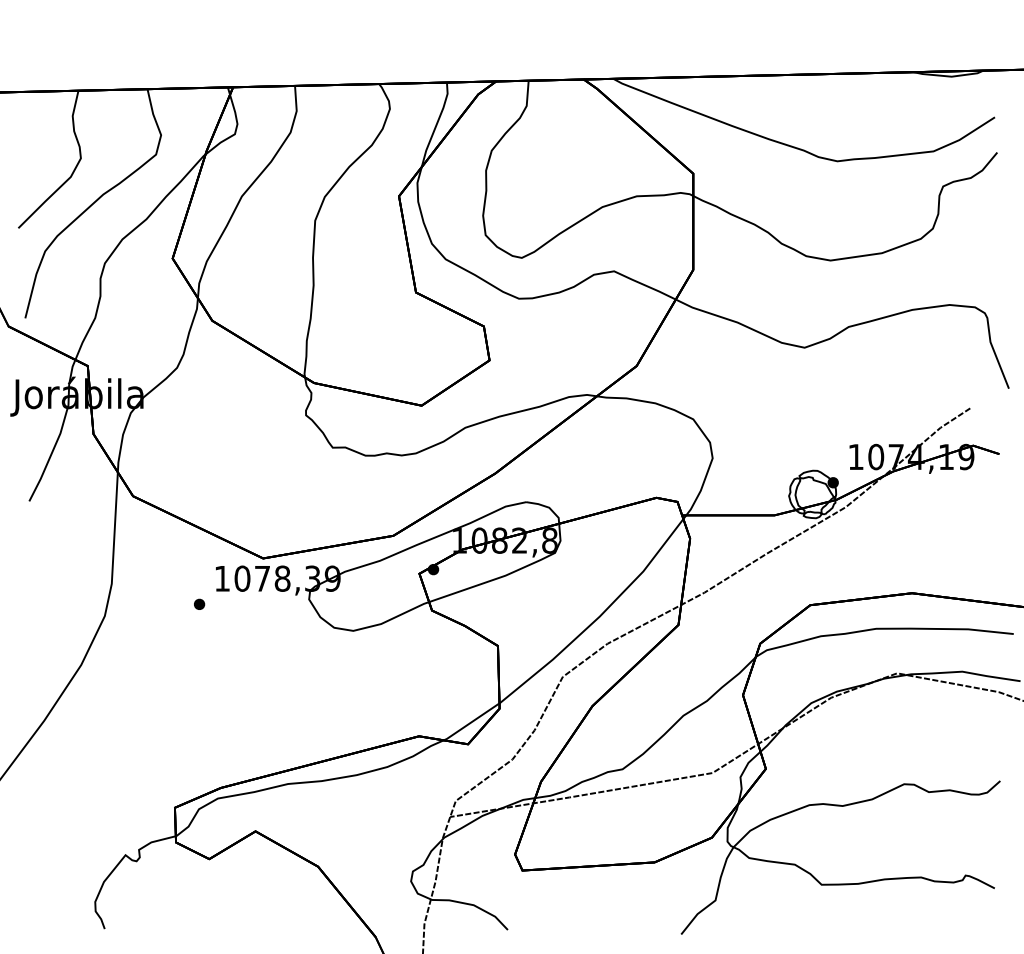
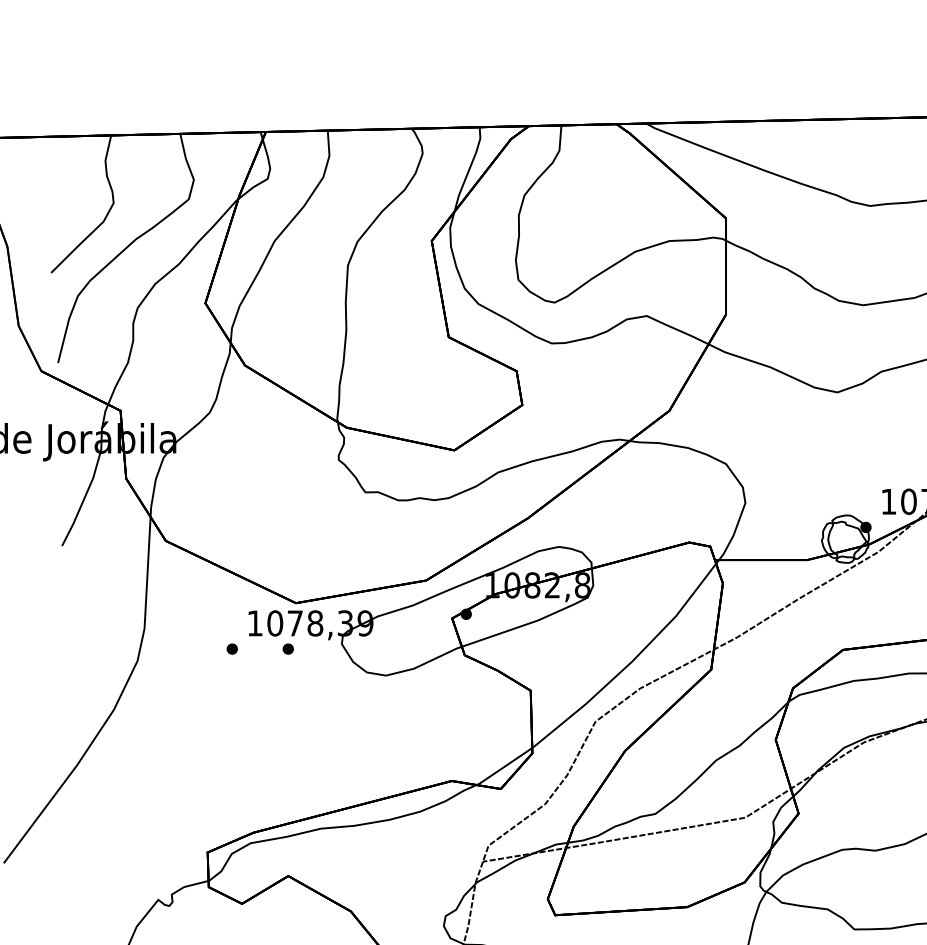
part: (255, 603) -> (288, 648), added

